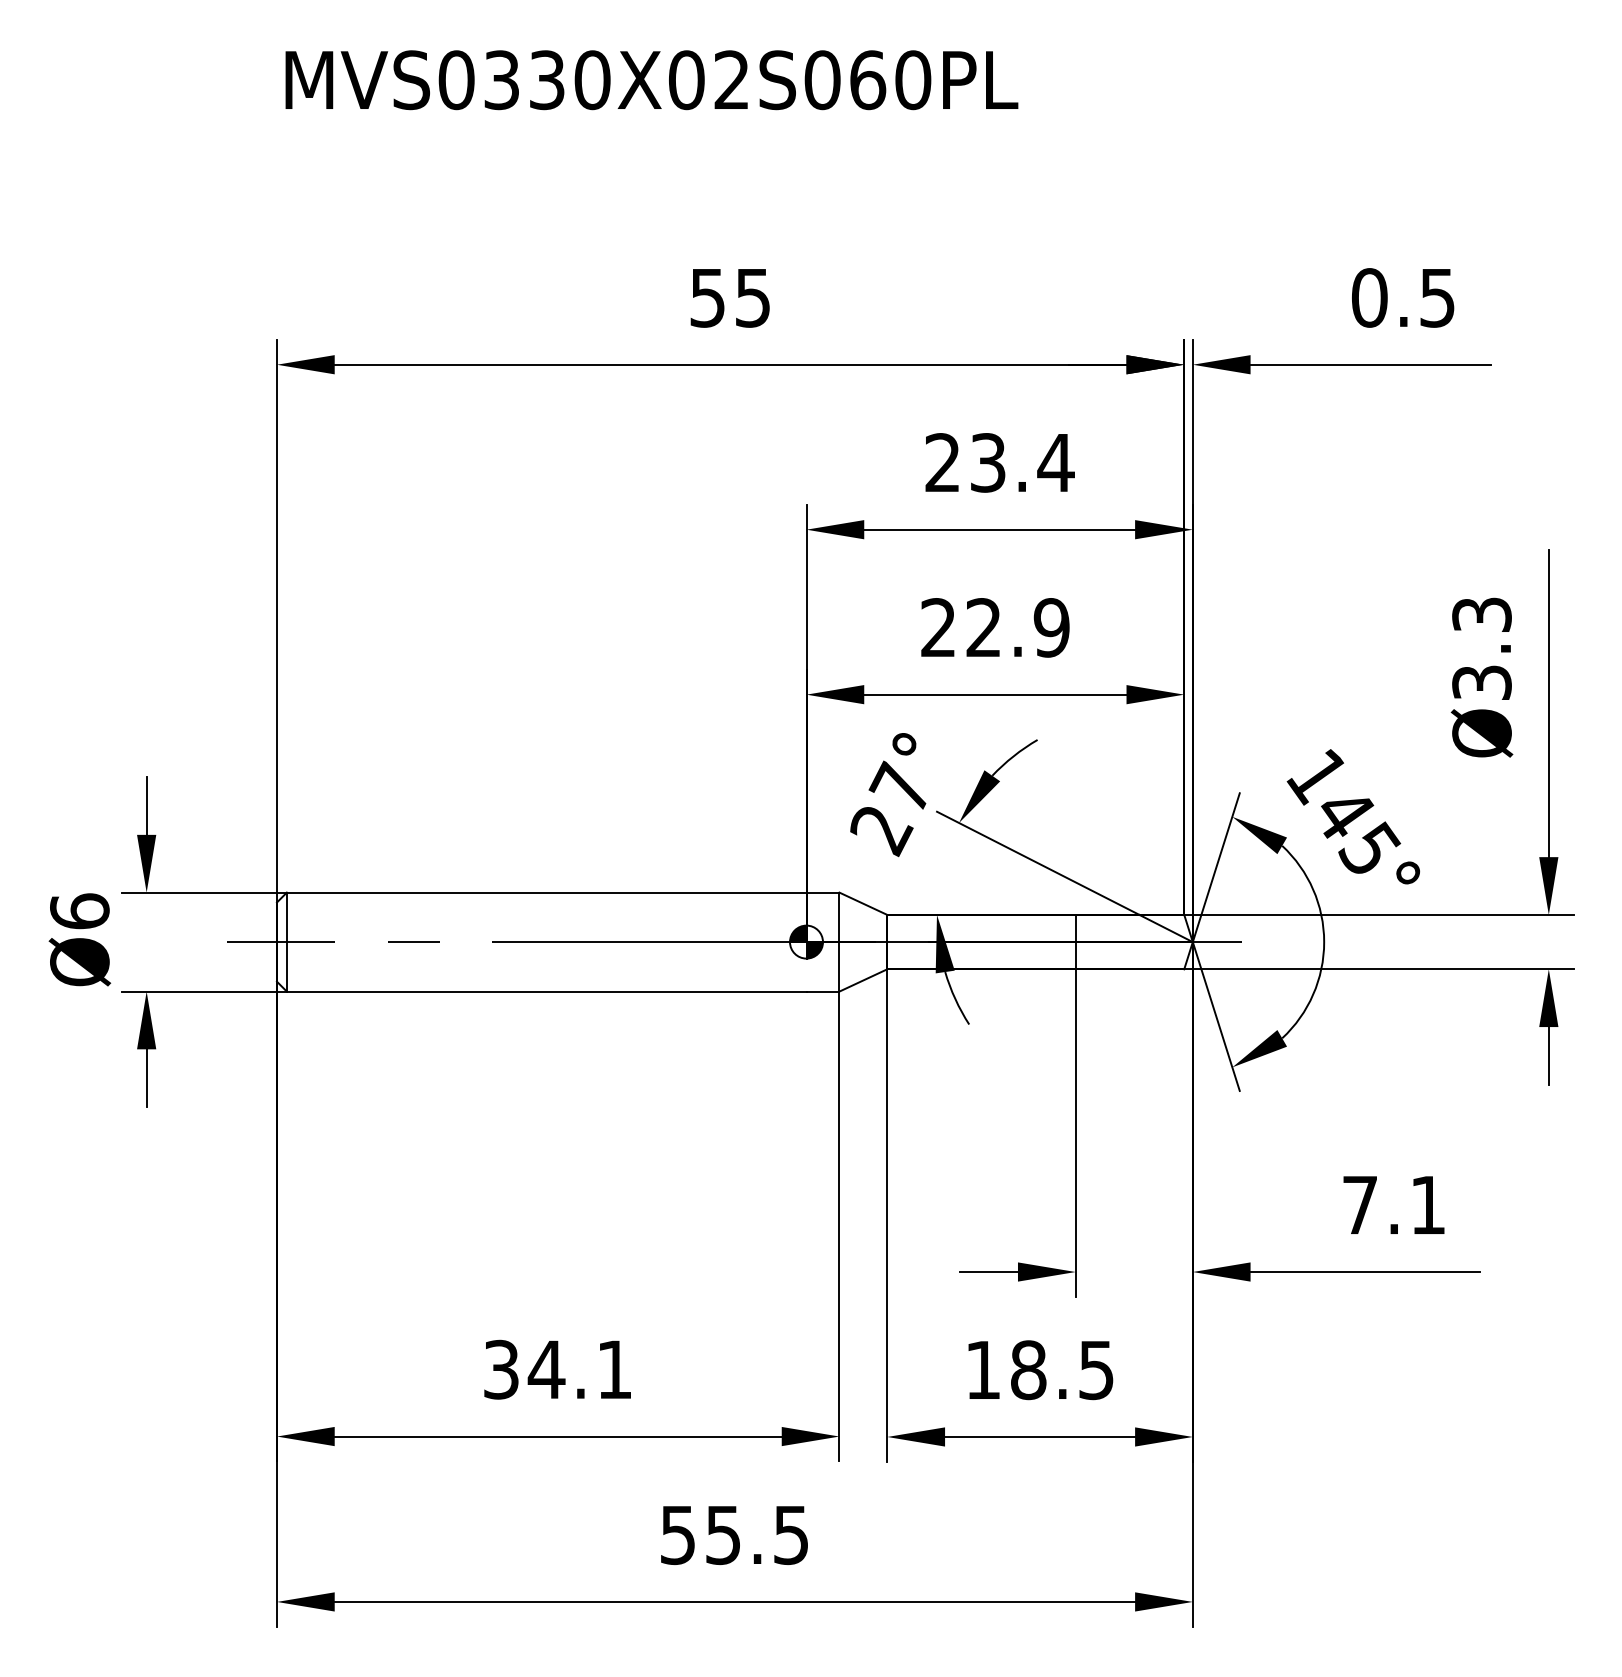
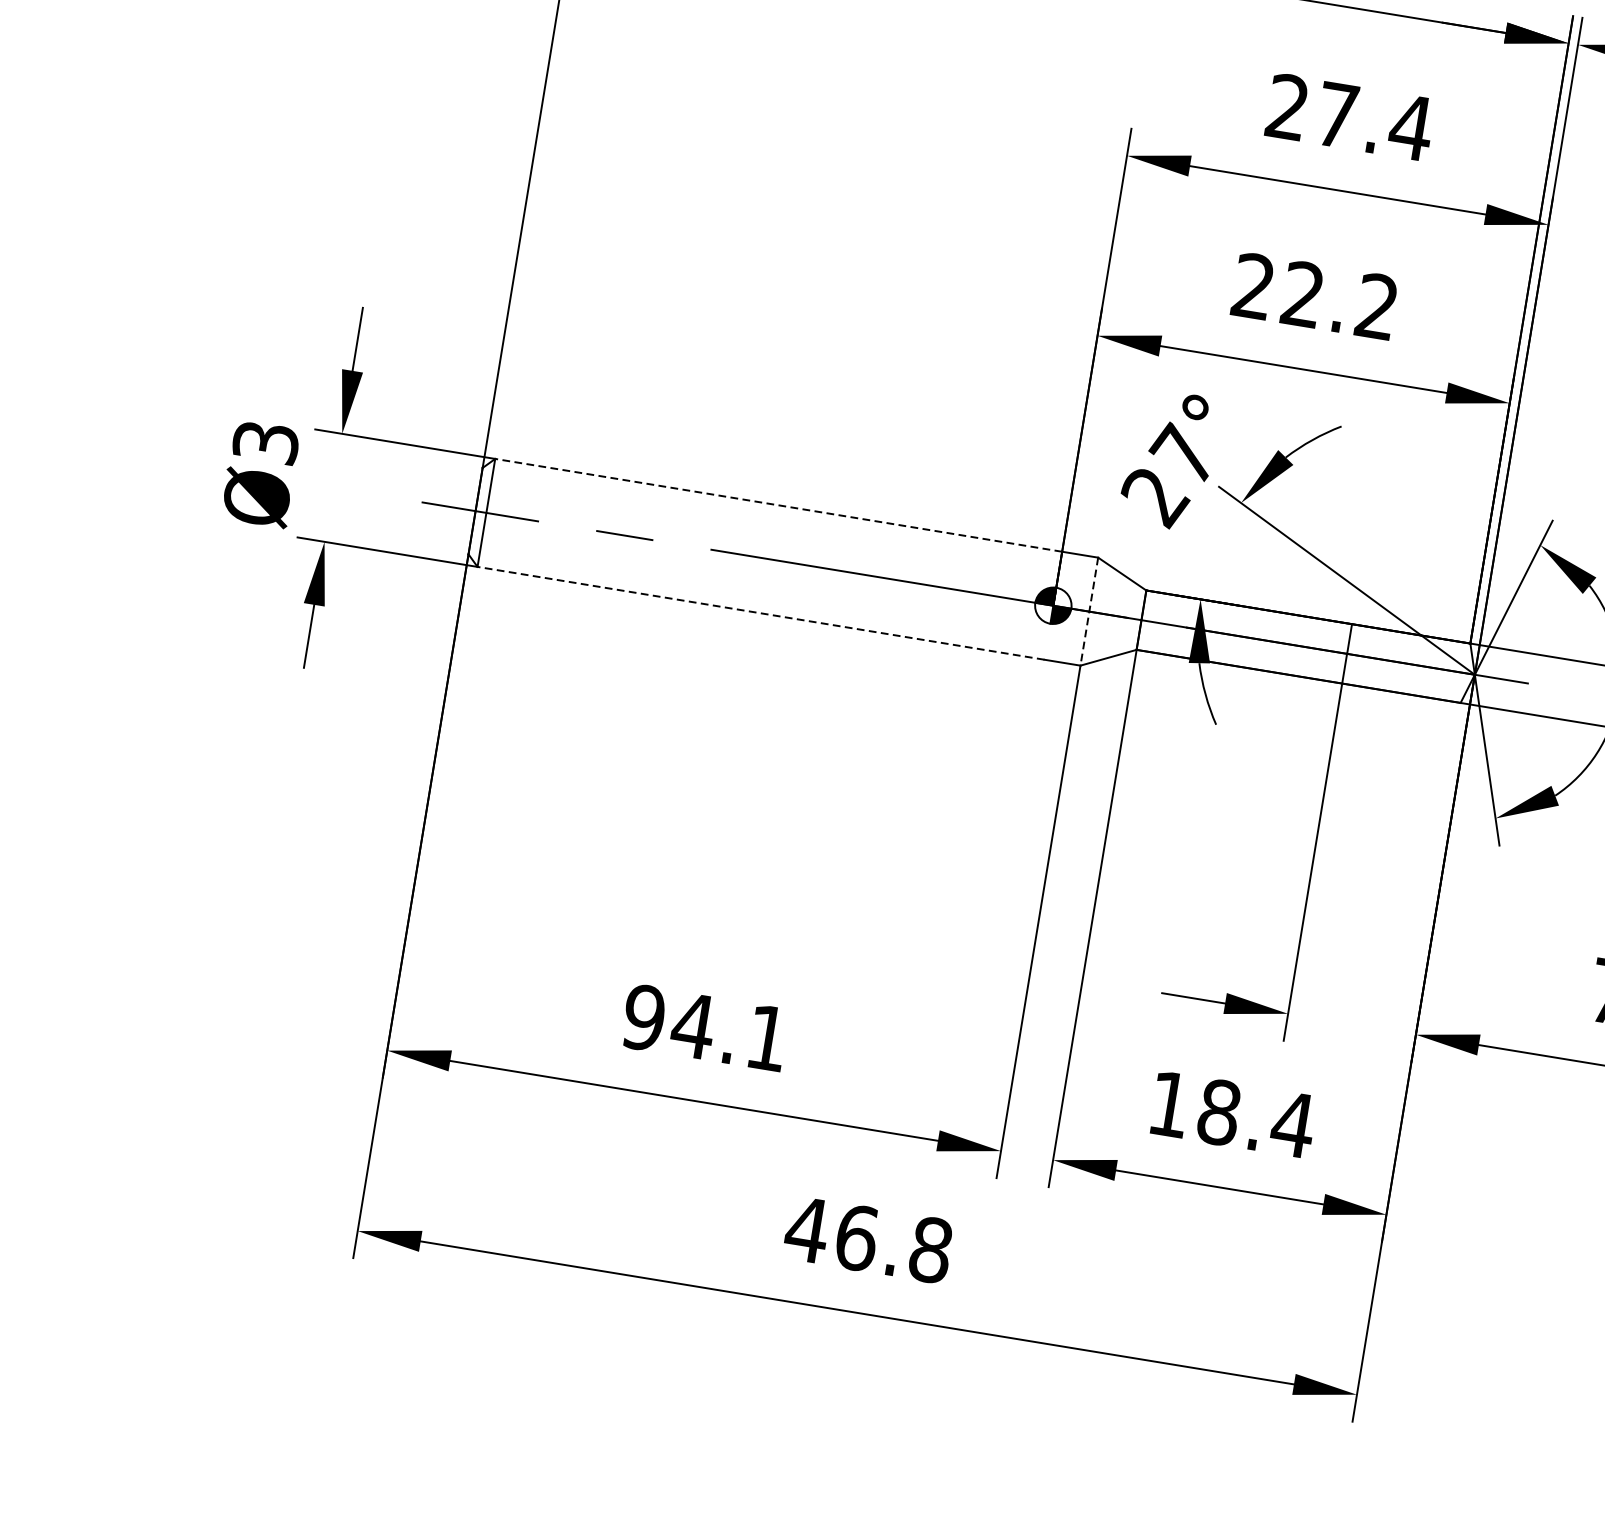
text: (988, 462) -> (1337, 114), 23.4 -> 27.4
text: (1051, 627) -> (1376, 306), 22.9 -> 22.2
line: (546, 892) -> (778, 505), solid -> dashed
text: (79, 911) -> (265, 442), Ø6 -> Ø3
line: (839, 942) -> (1089, 612), solid -> dashed
line: (546, 991) -> (760, 613), solid -> dashed
text: (501, 1369) -> (644, 1017), 34.1 -> 94.1
text: (1096, 1370) -> (1293, 1124), 18.5 -> 18.4
text: (734, 1535) -> (868, 1240), 55.5 -> 46.8

